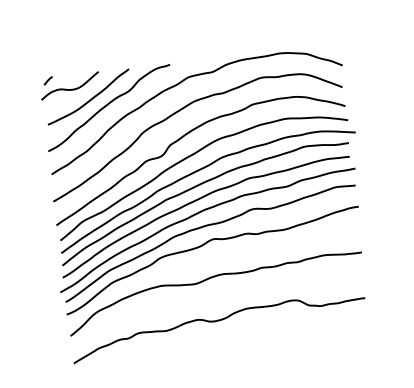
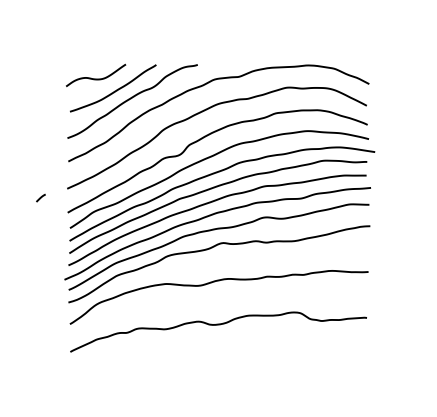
curve: (47, 80) -> (40, 197), moved

